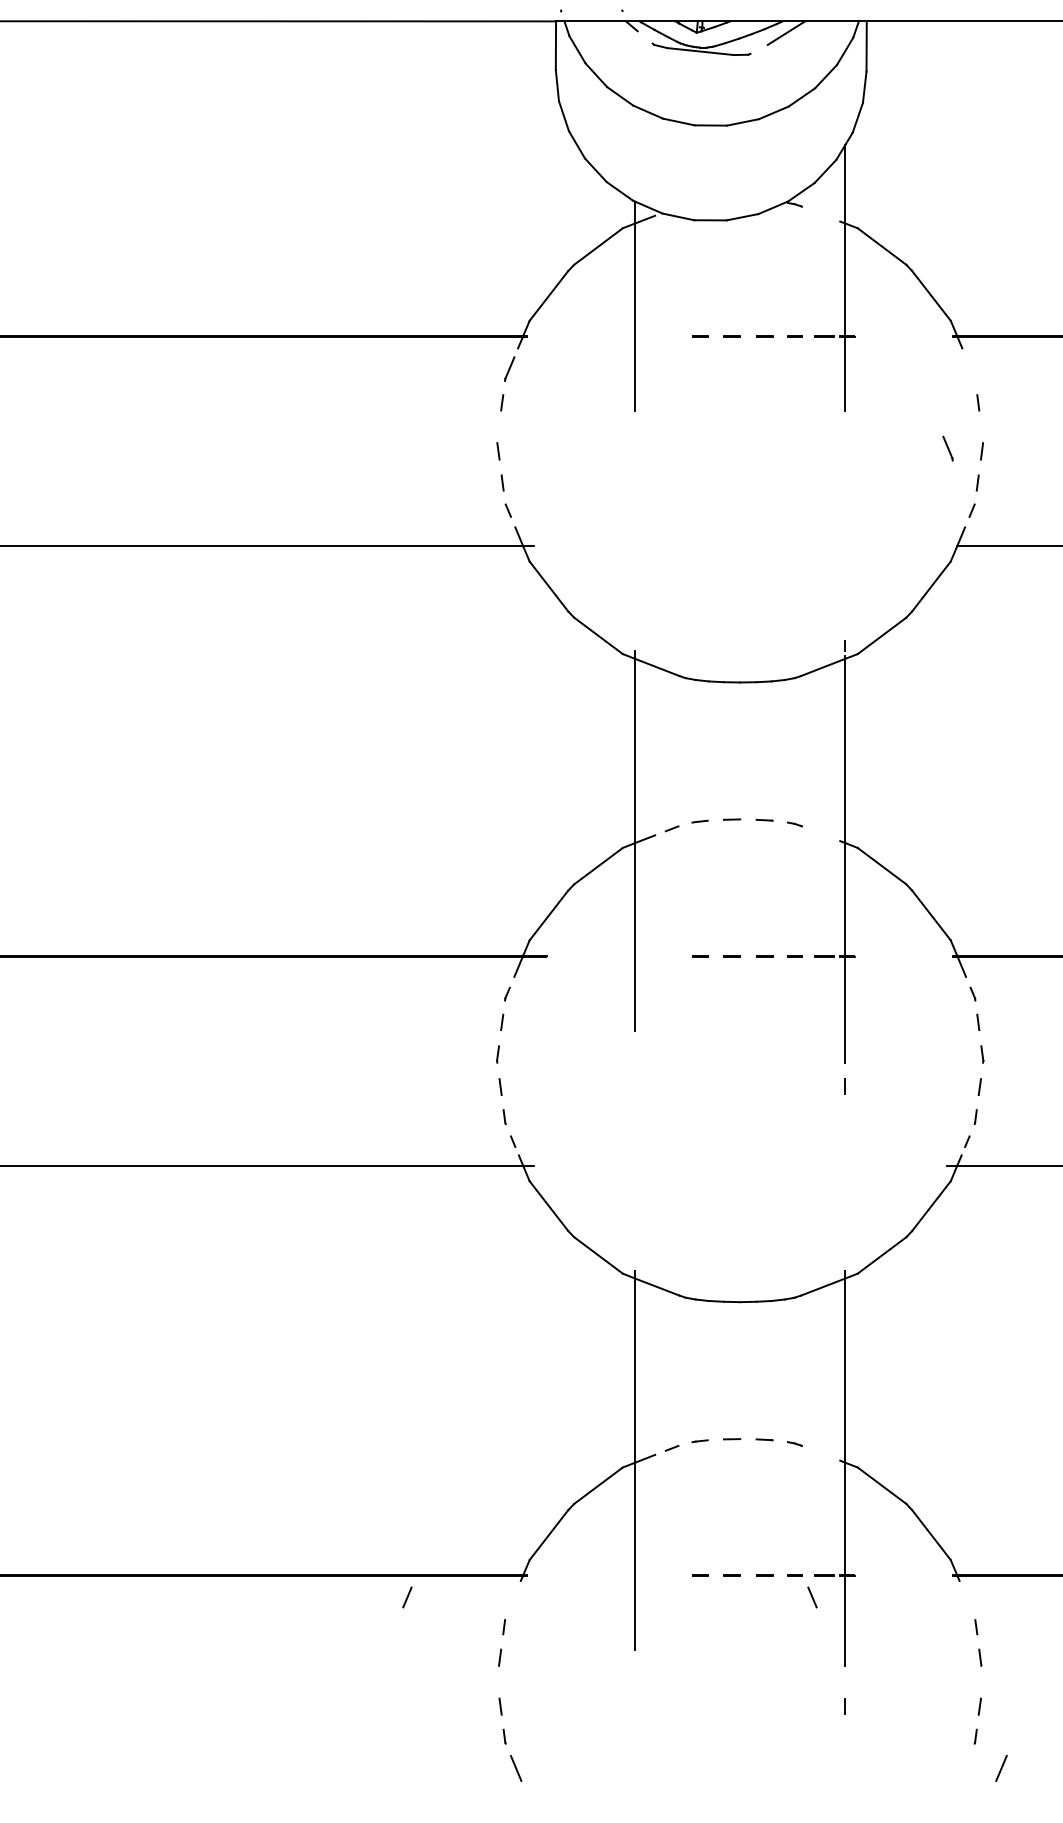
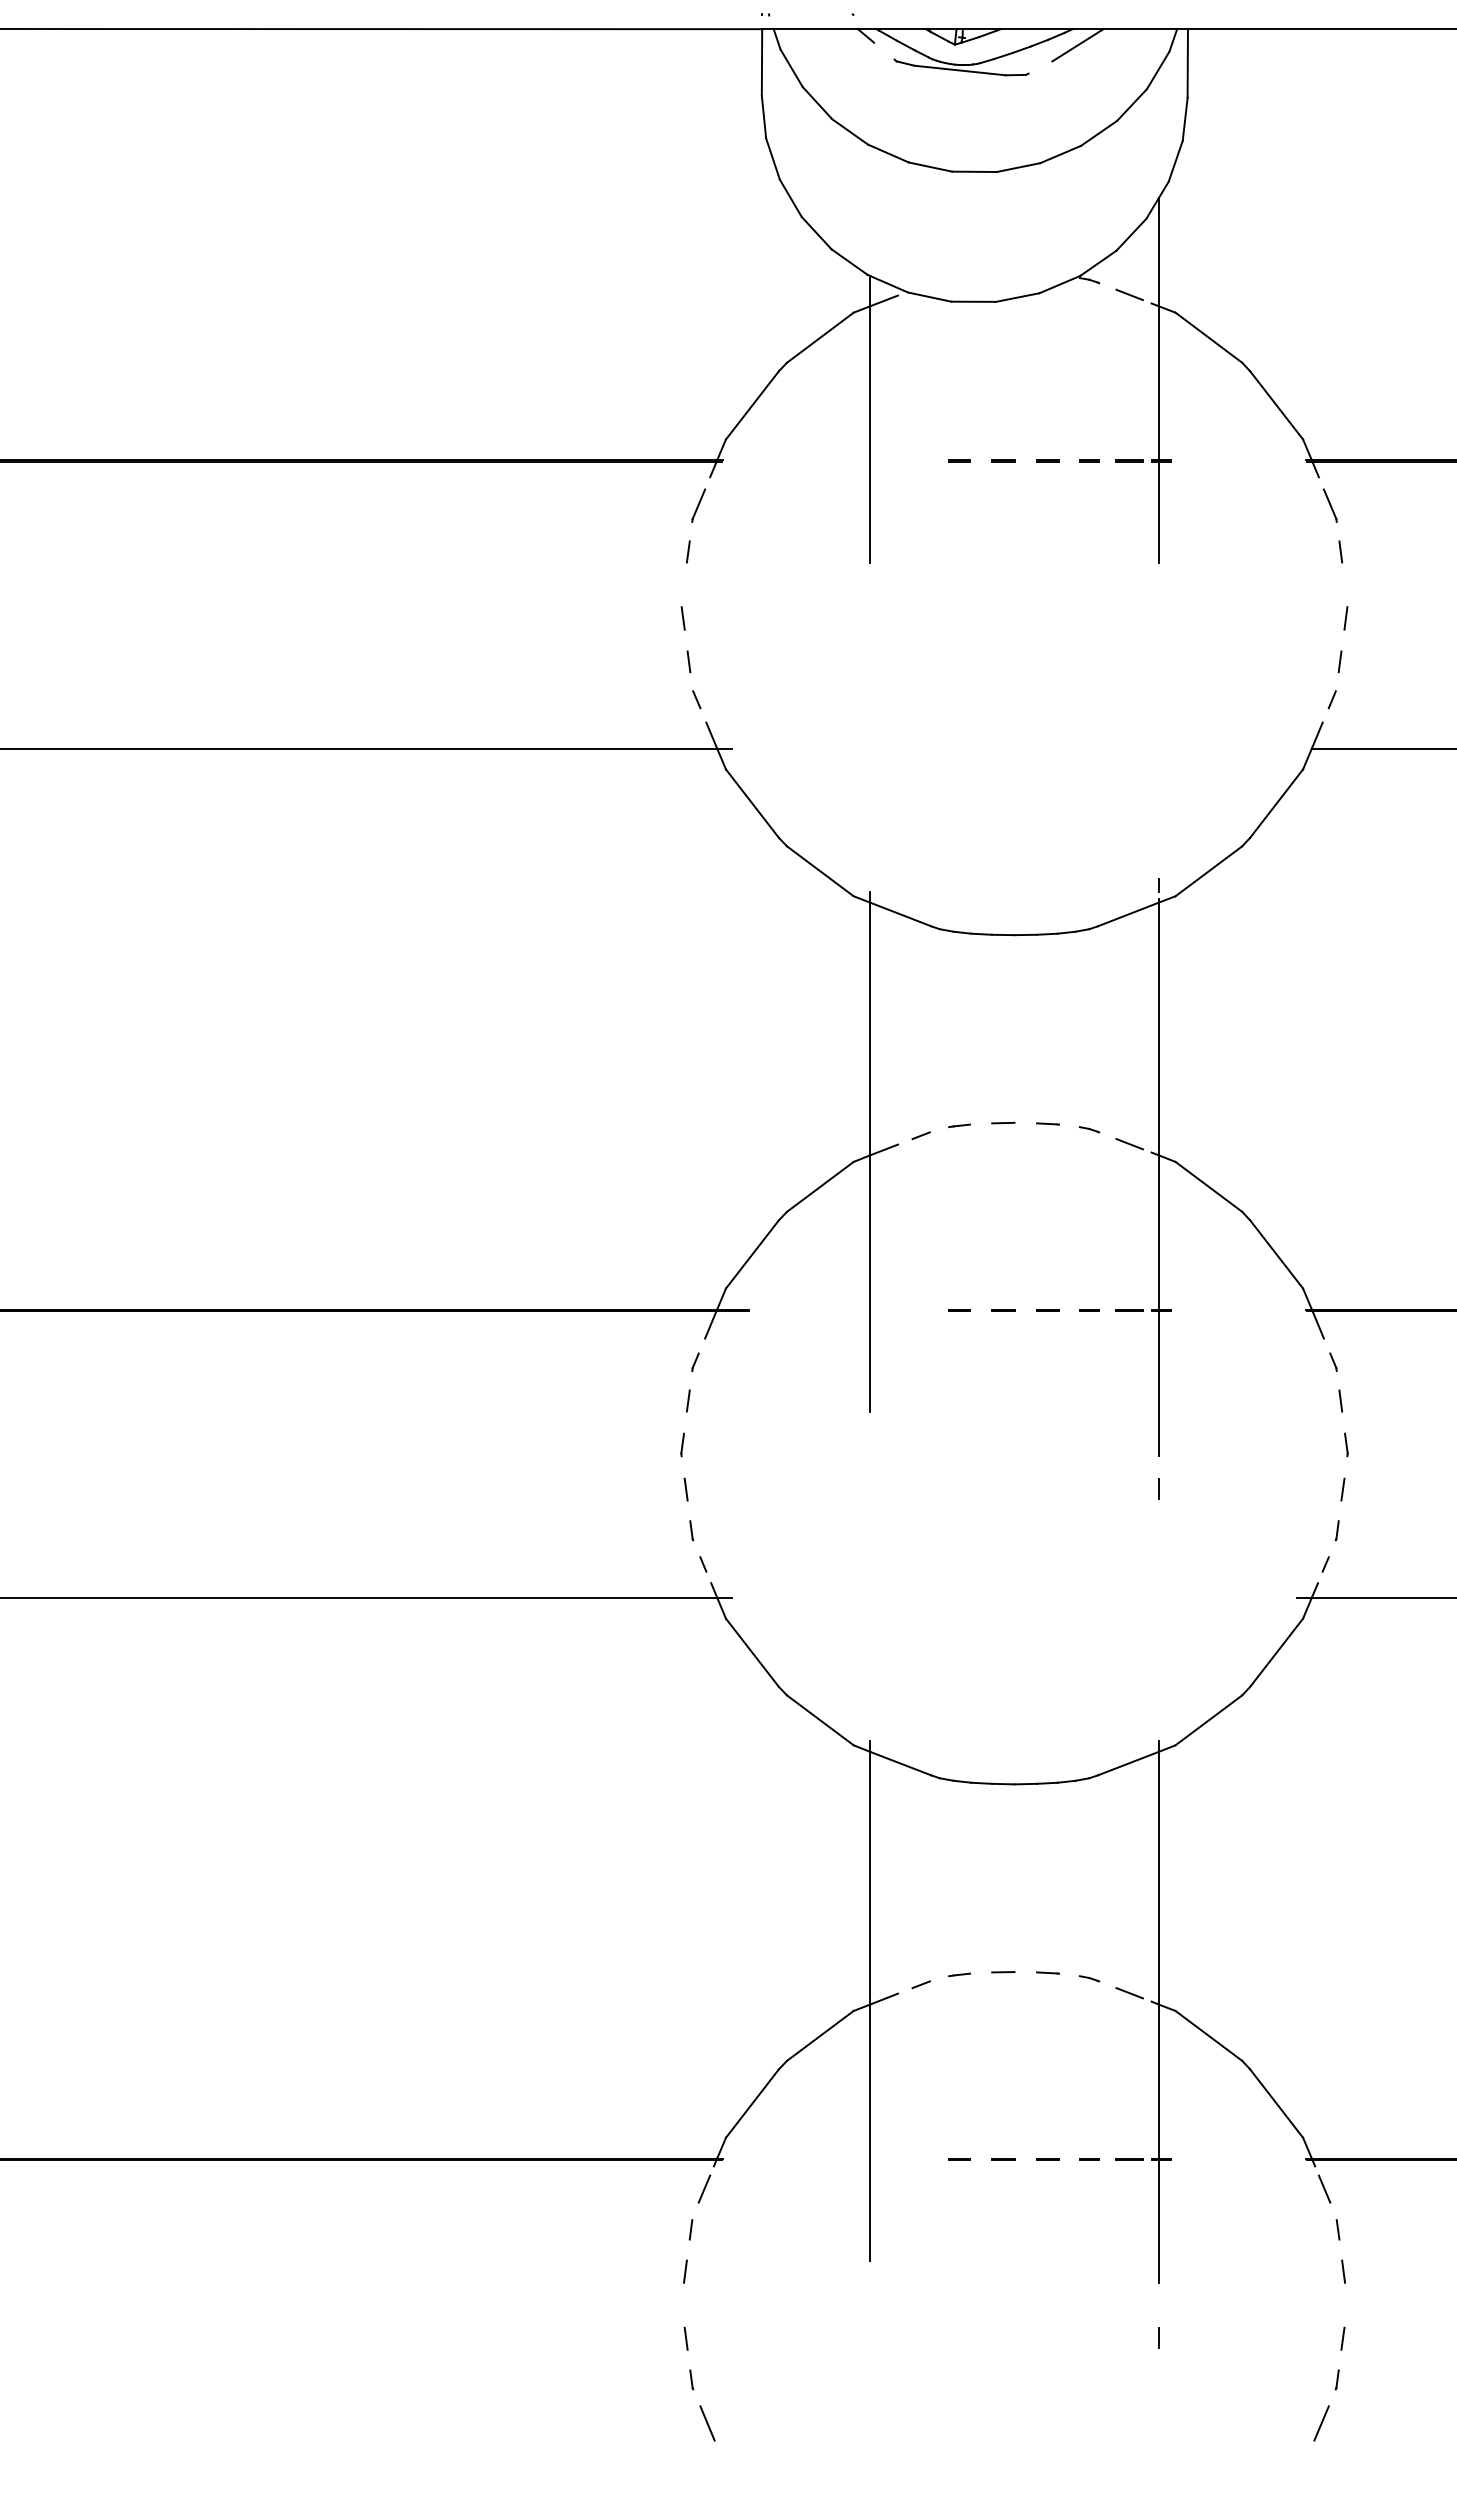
line: (824, 215) -> (1129, 294), added
line: (948, 448) -> (1330, 505), moved
line: (824, 835) -> (1129, 1144), added
line: (824, 1454) -> (1129, 1993), added
line: (407, 1597) -> (704, 2188), moved
line: (812, 1597) -> (1324, 2188), moved
line: (1001, 1768) -> (1321, 2423), moved

